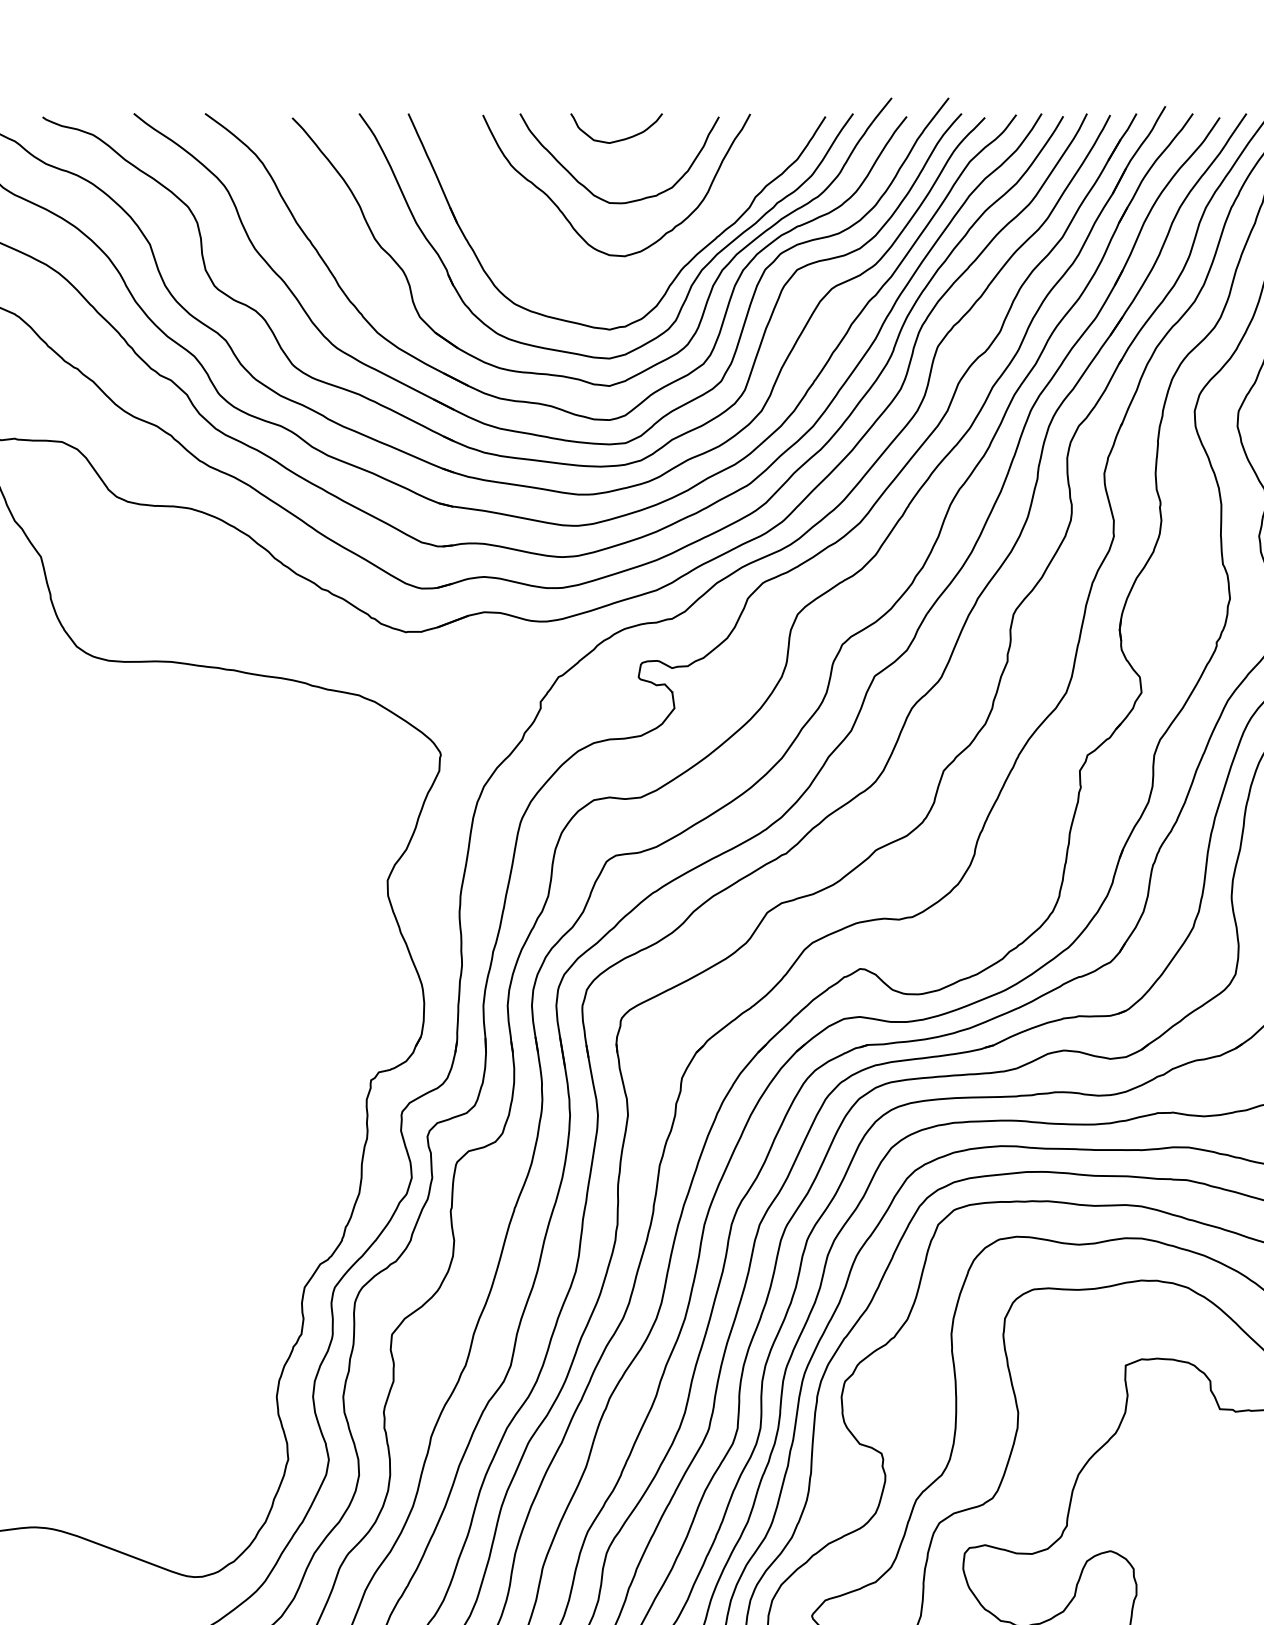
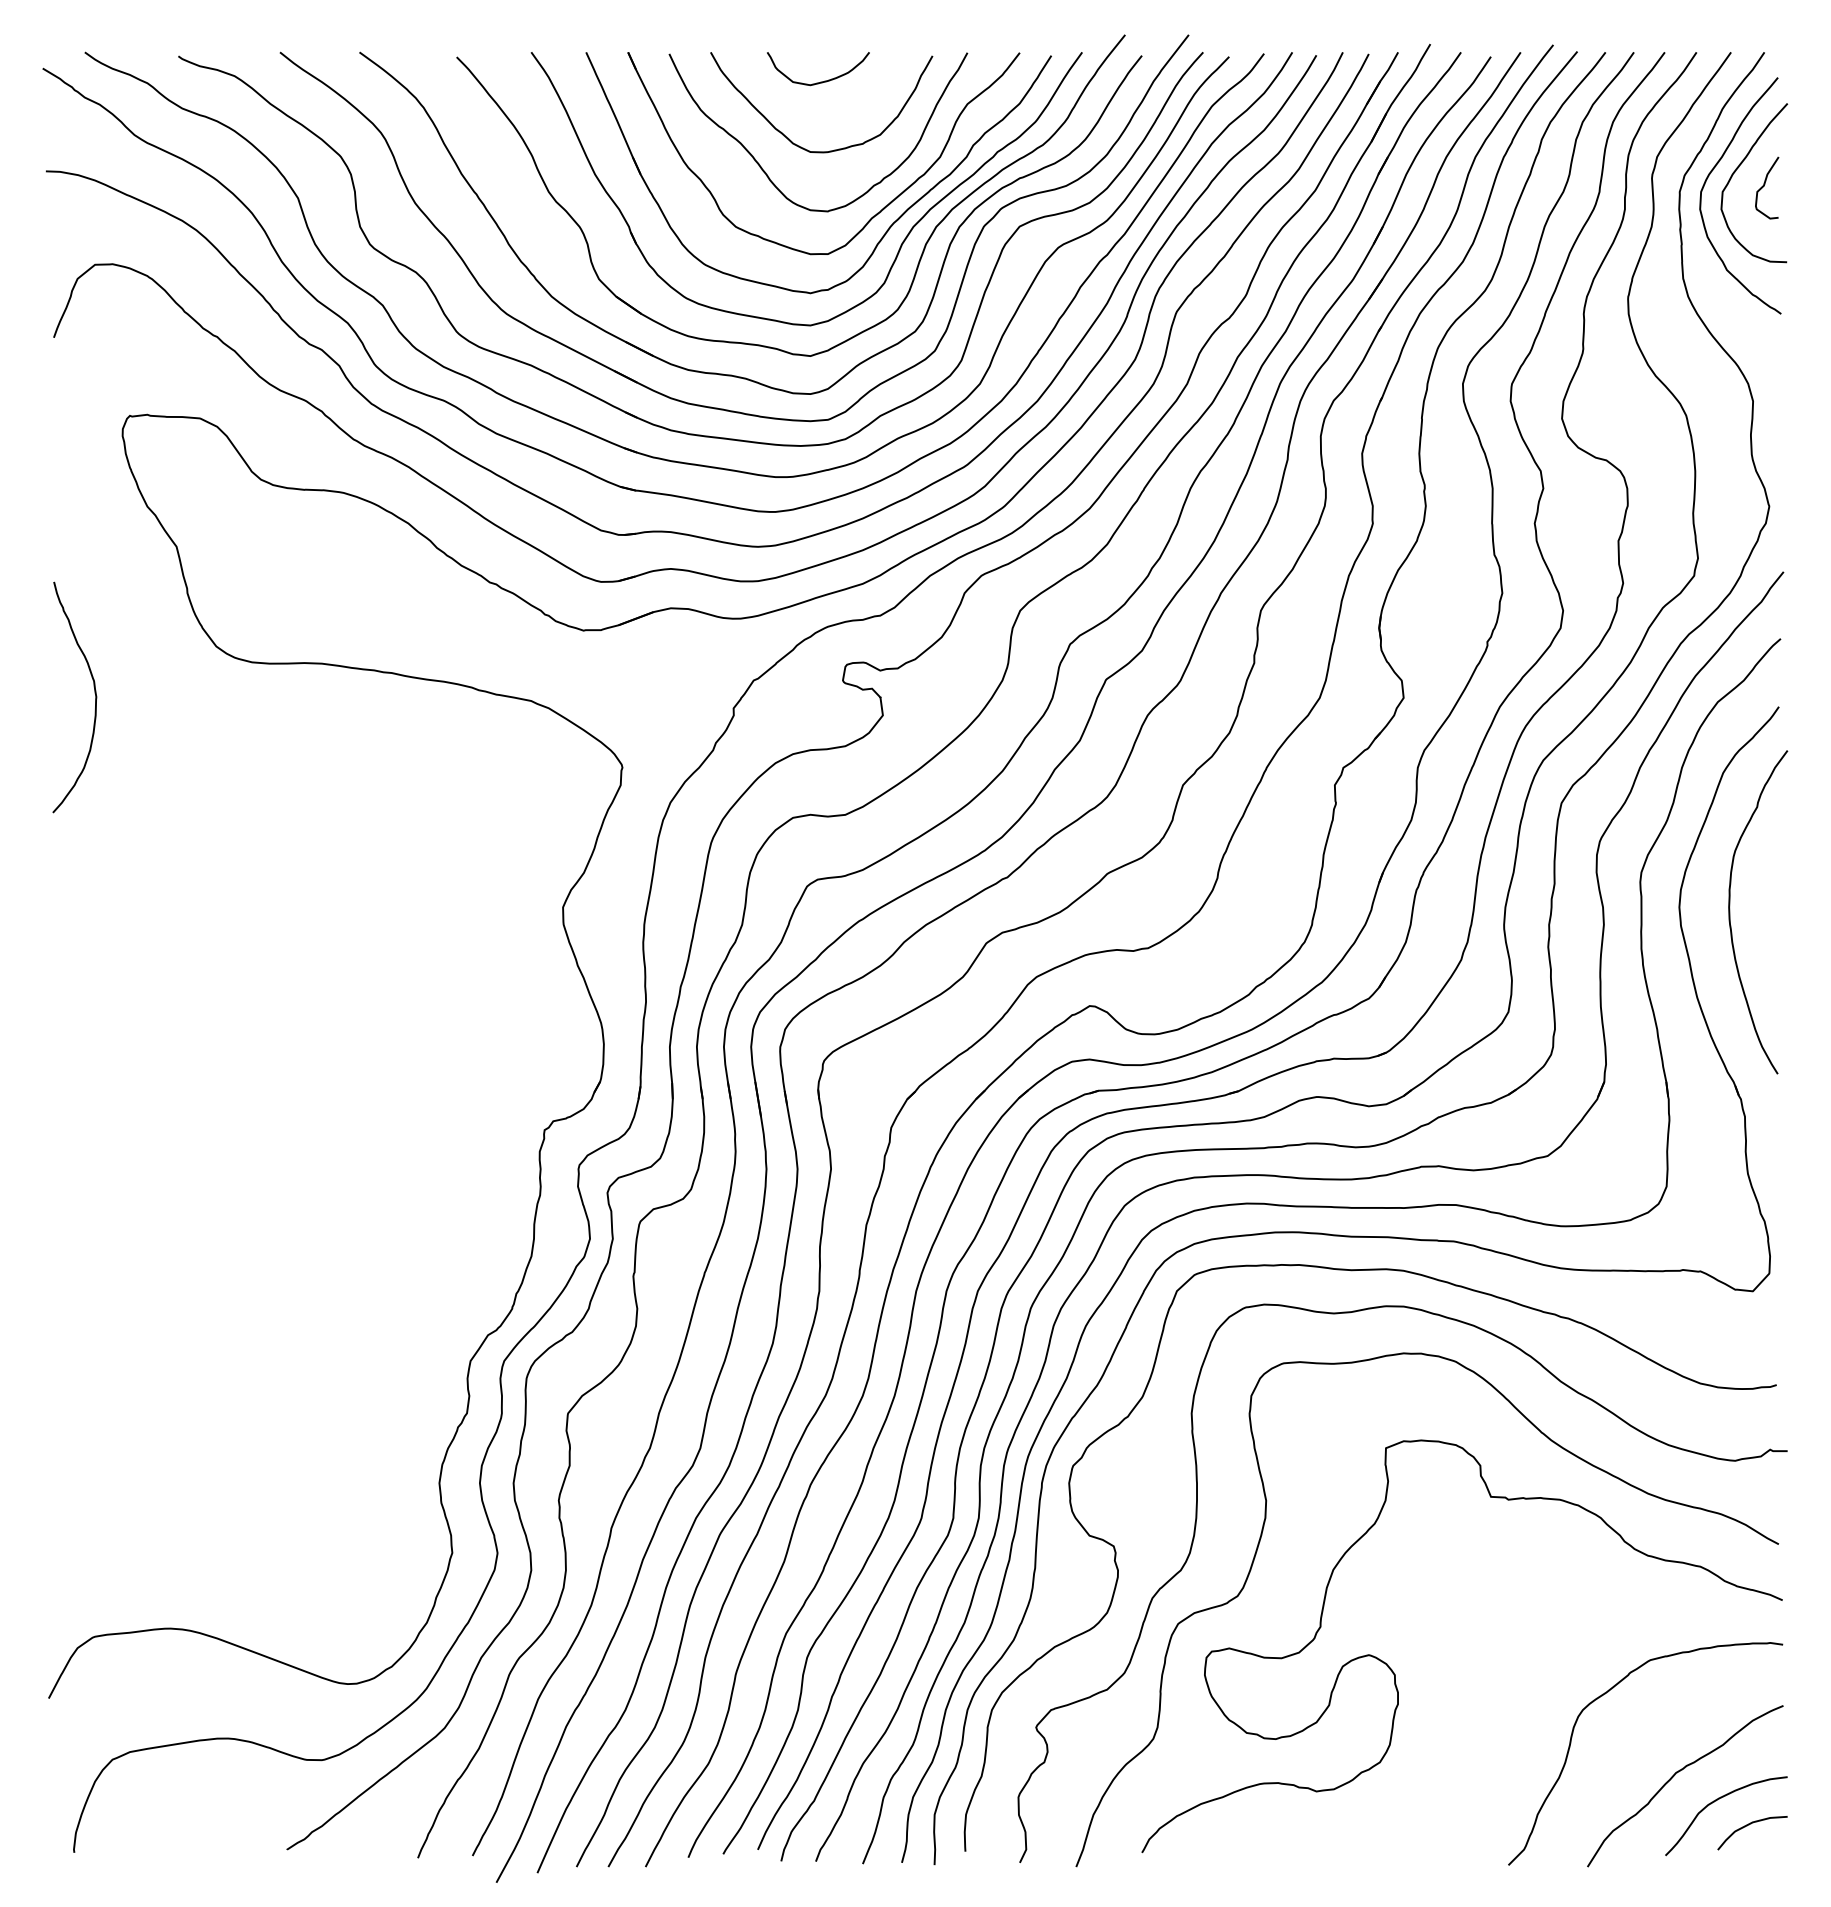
part: (666, 259) -> (873, 215), added

